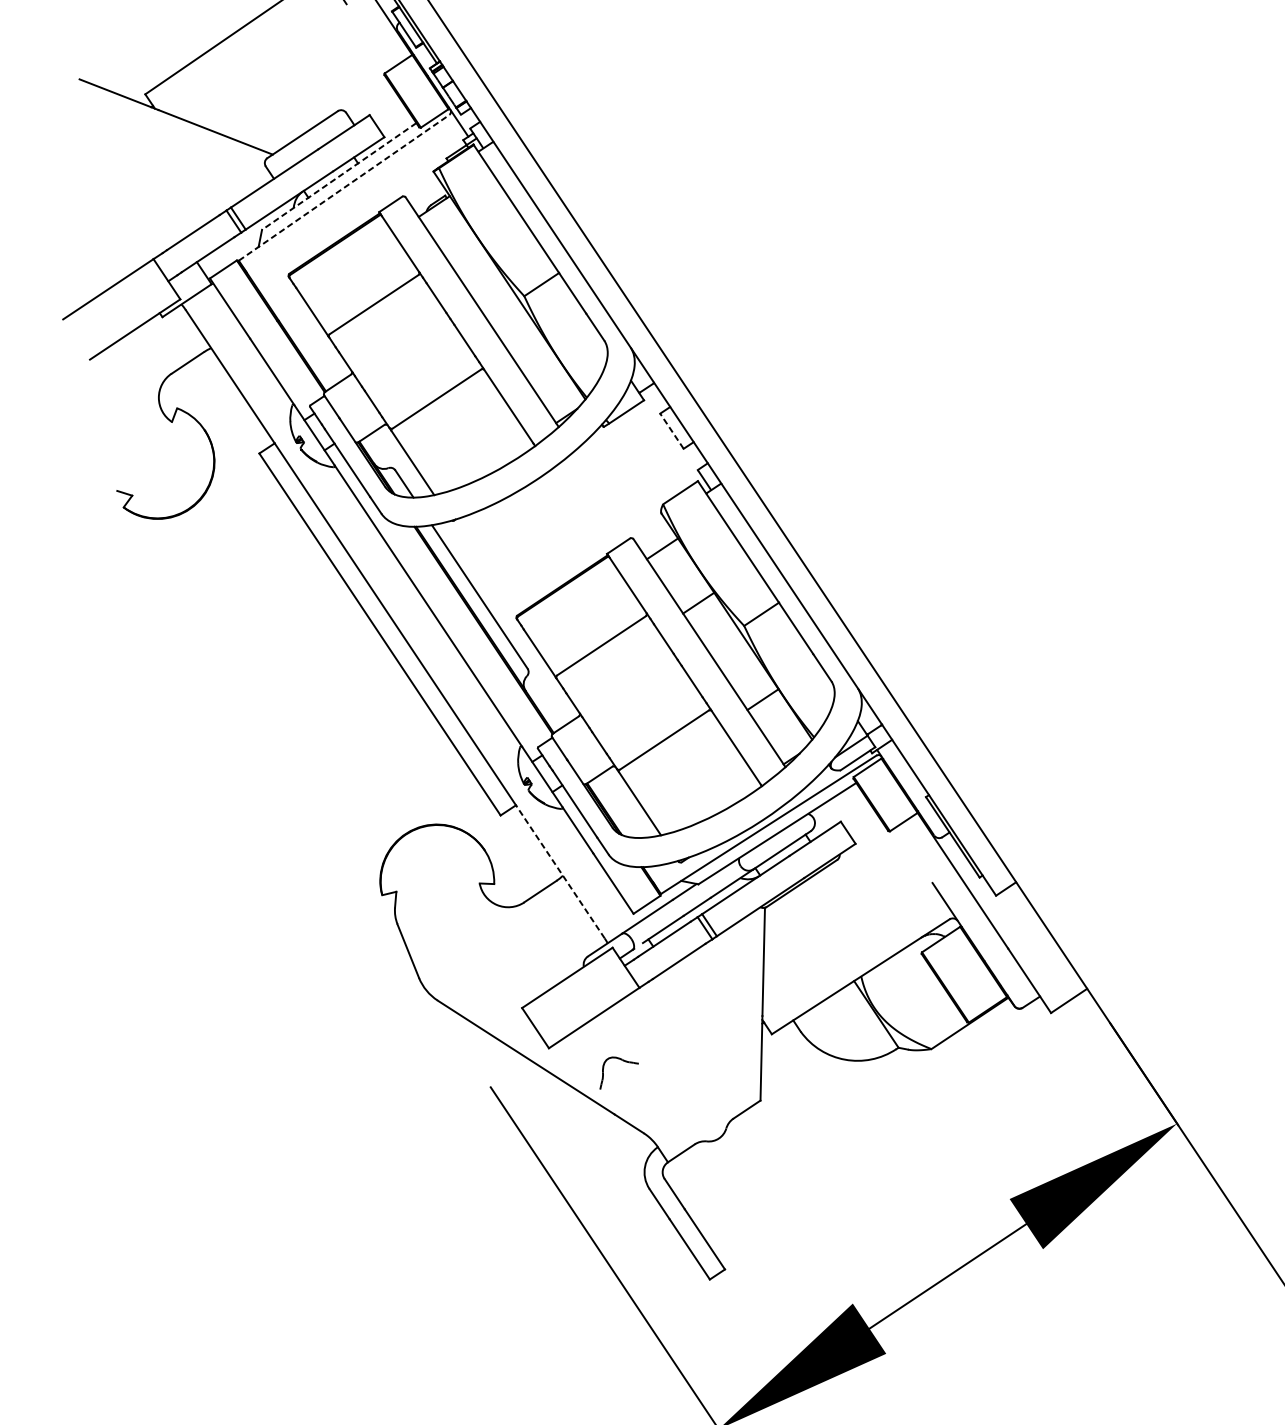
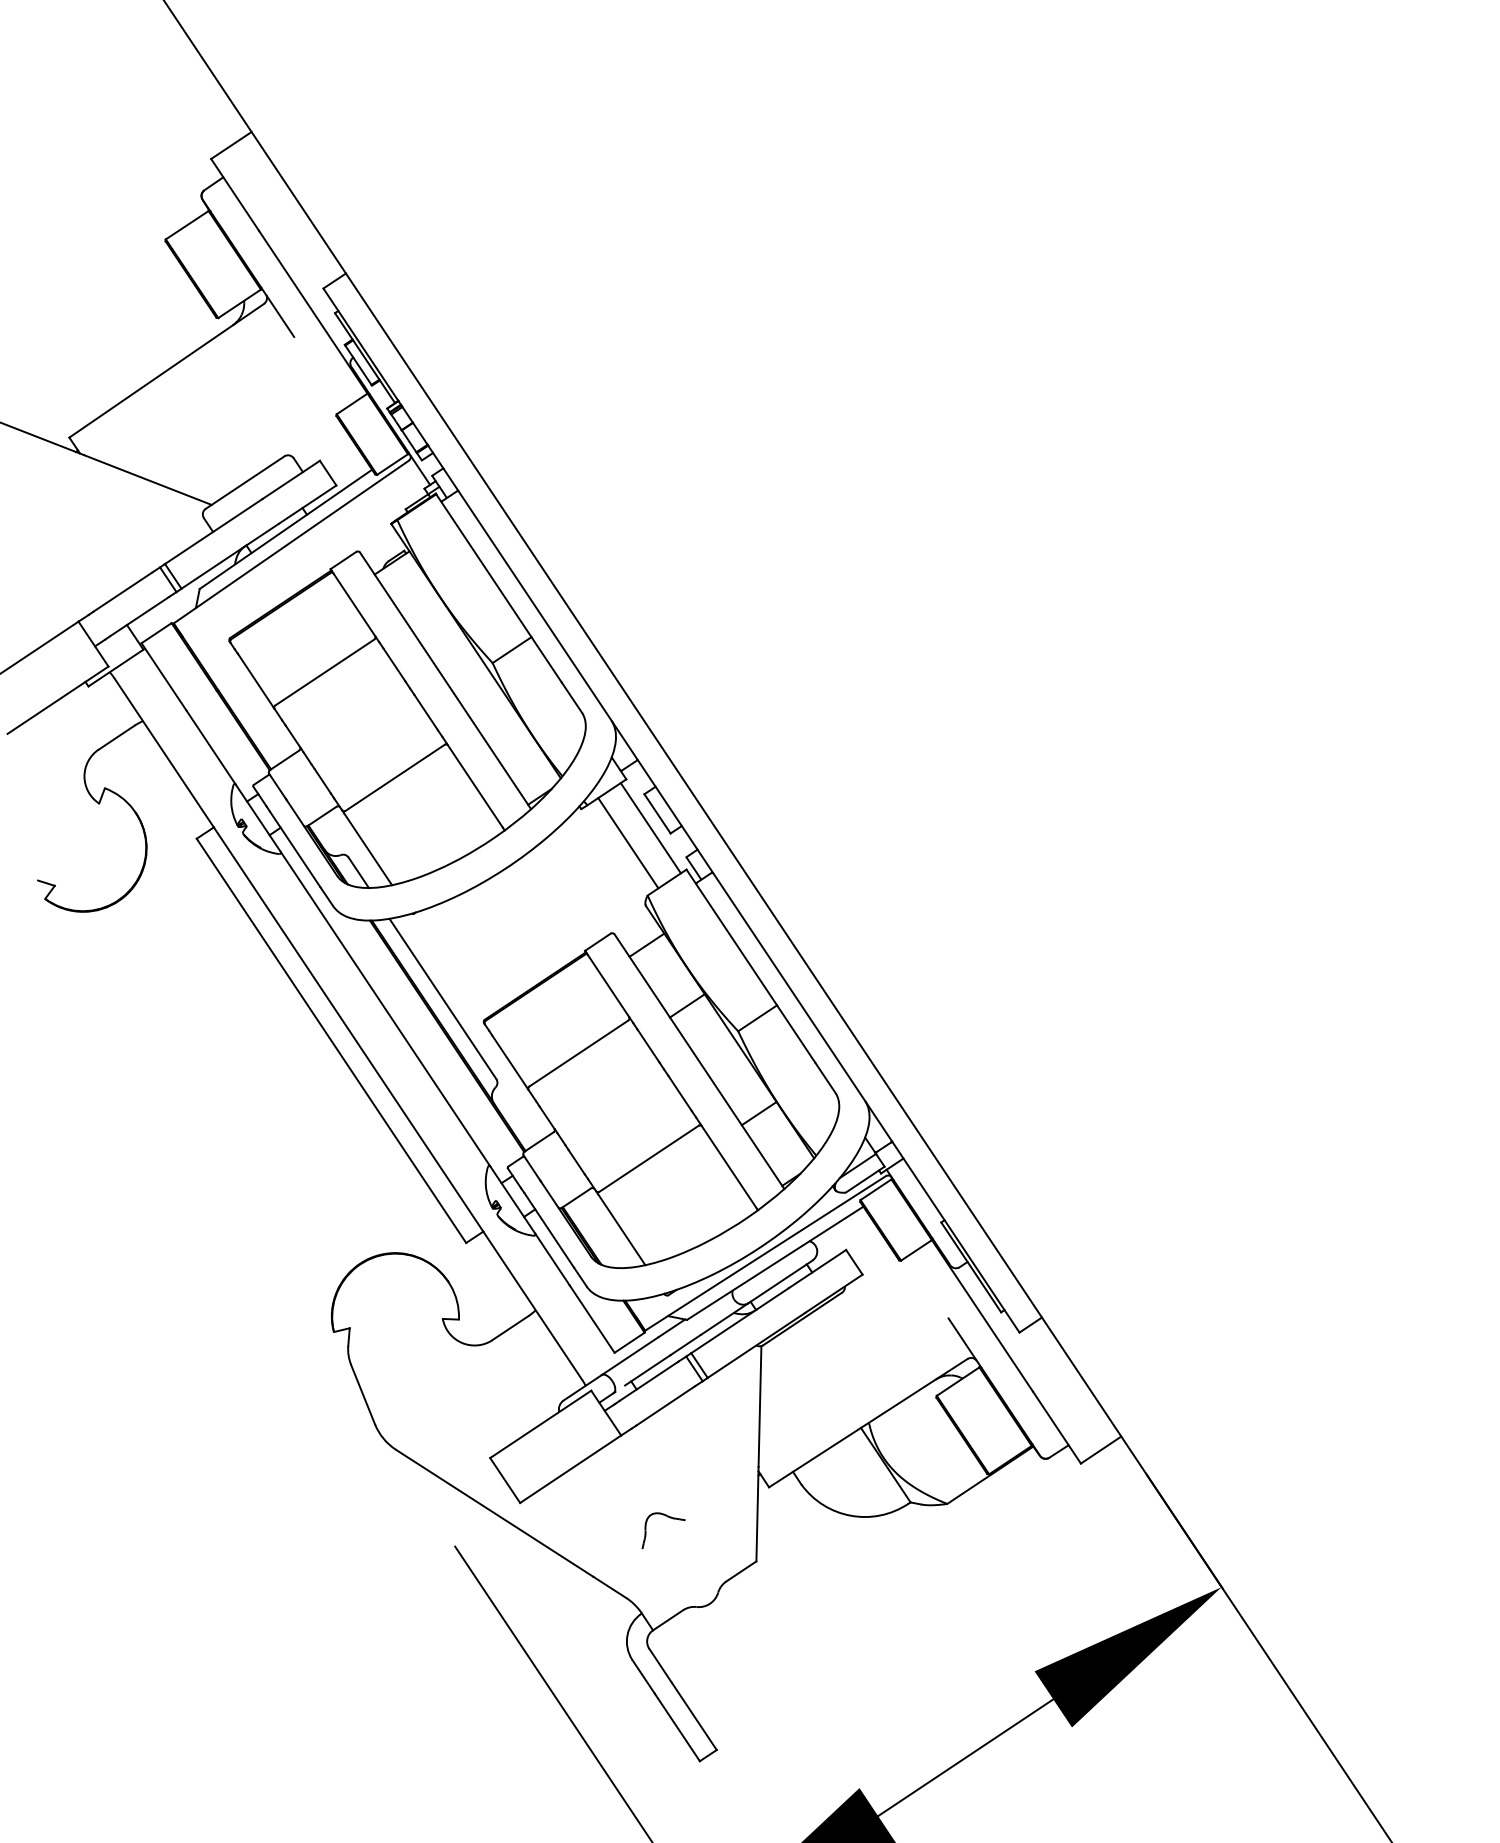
line: (338, 176) -> (285, 529), dashed -> solid
line: (344, 187) -> (291, 541), dashed -> solid
line: (671, 430) -> (657, 813), dashed -> solid
line: (665, 444) -> (650, 828), added
line: (645, 457) -> (628, 843), added
line: (560, 871) -> (532, 1305), dashed -> solid
part: (622, 1061) -> (667, 1517), moved

